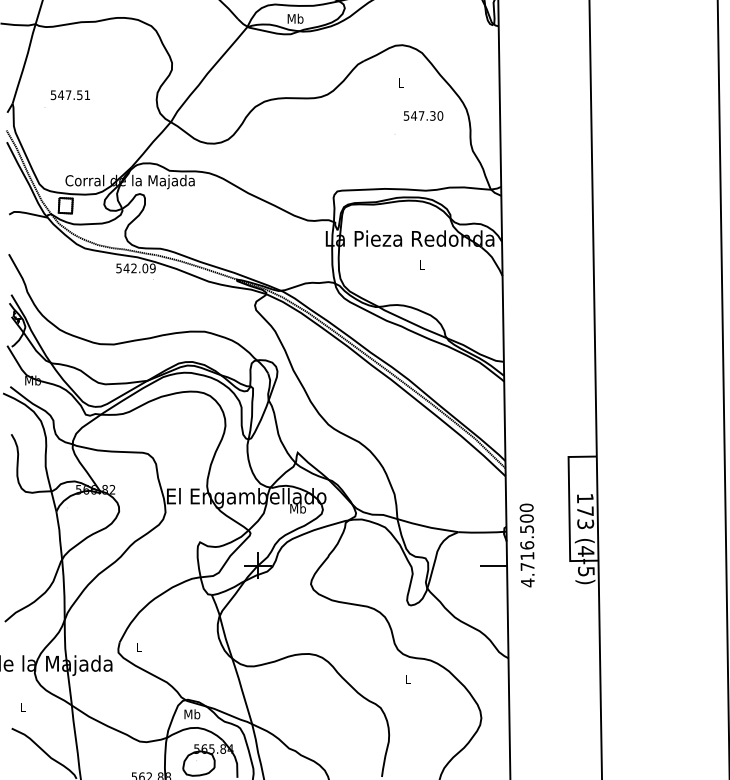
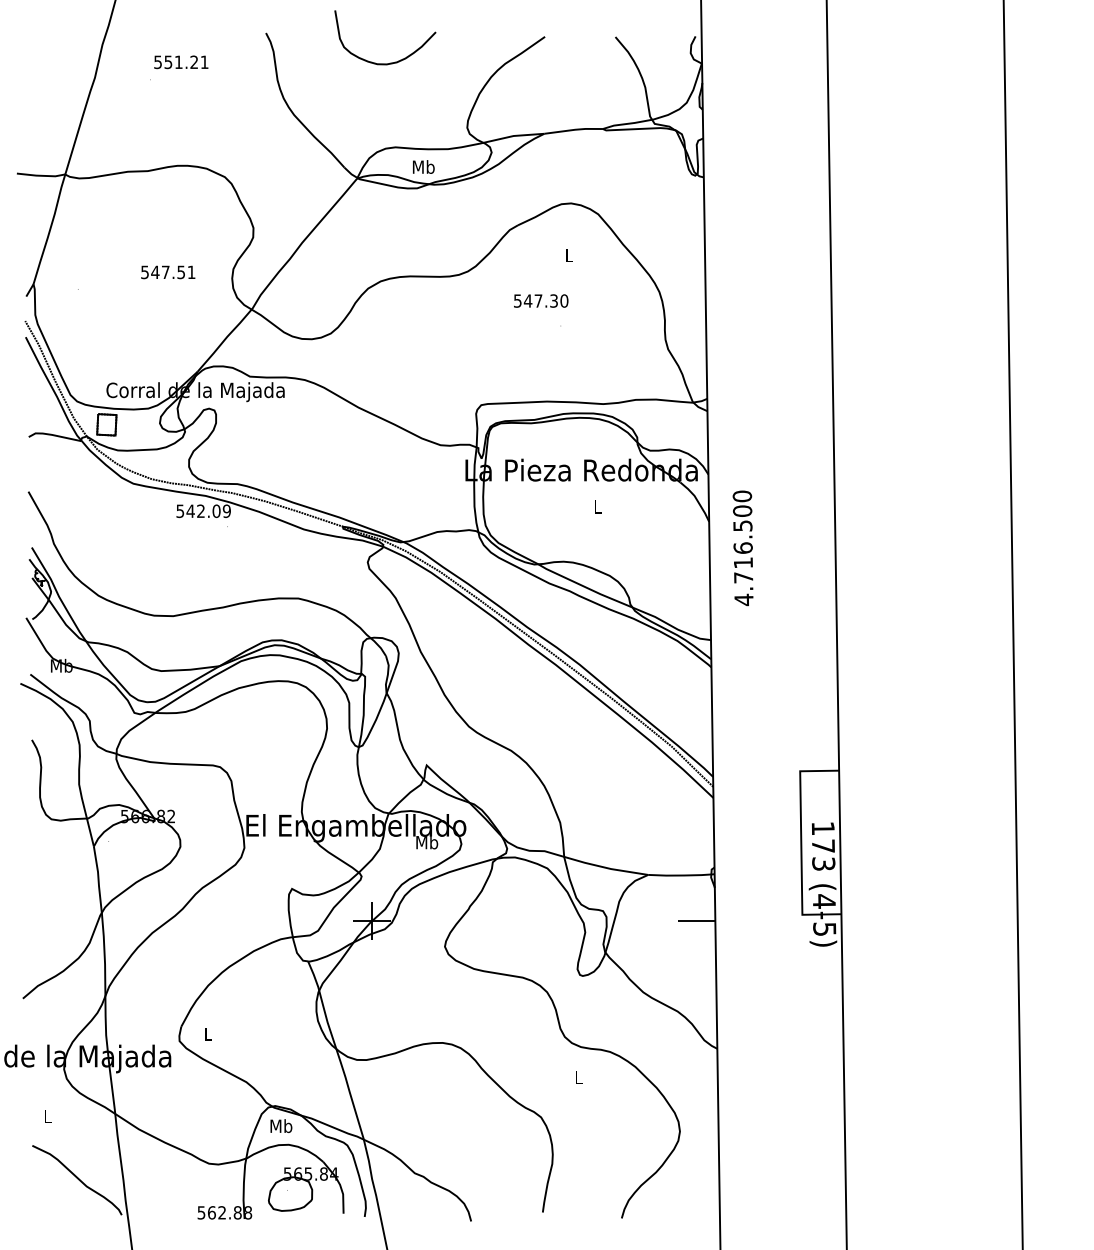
text: (70, 95) -> (168, 272), moved
text: (423, 115) -> (541, 300), moved
text: (526, 545) -> (742, 548), moved

